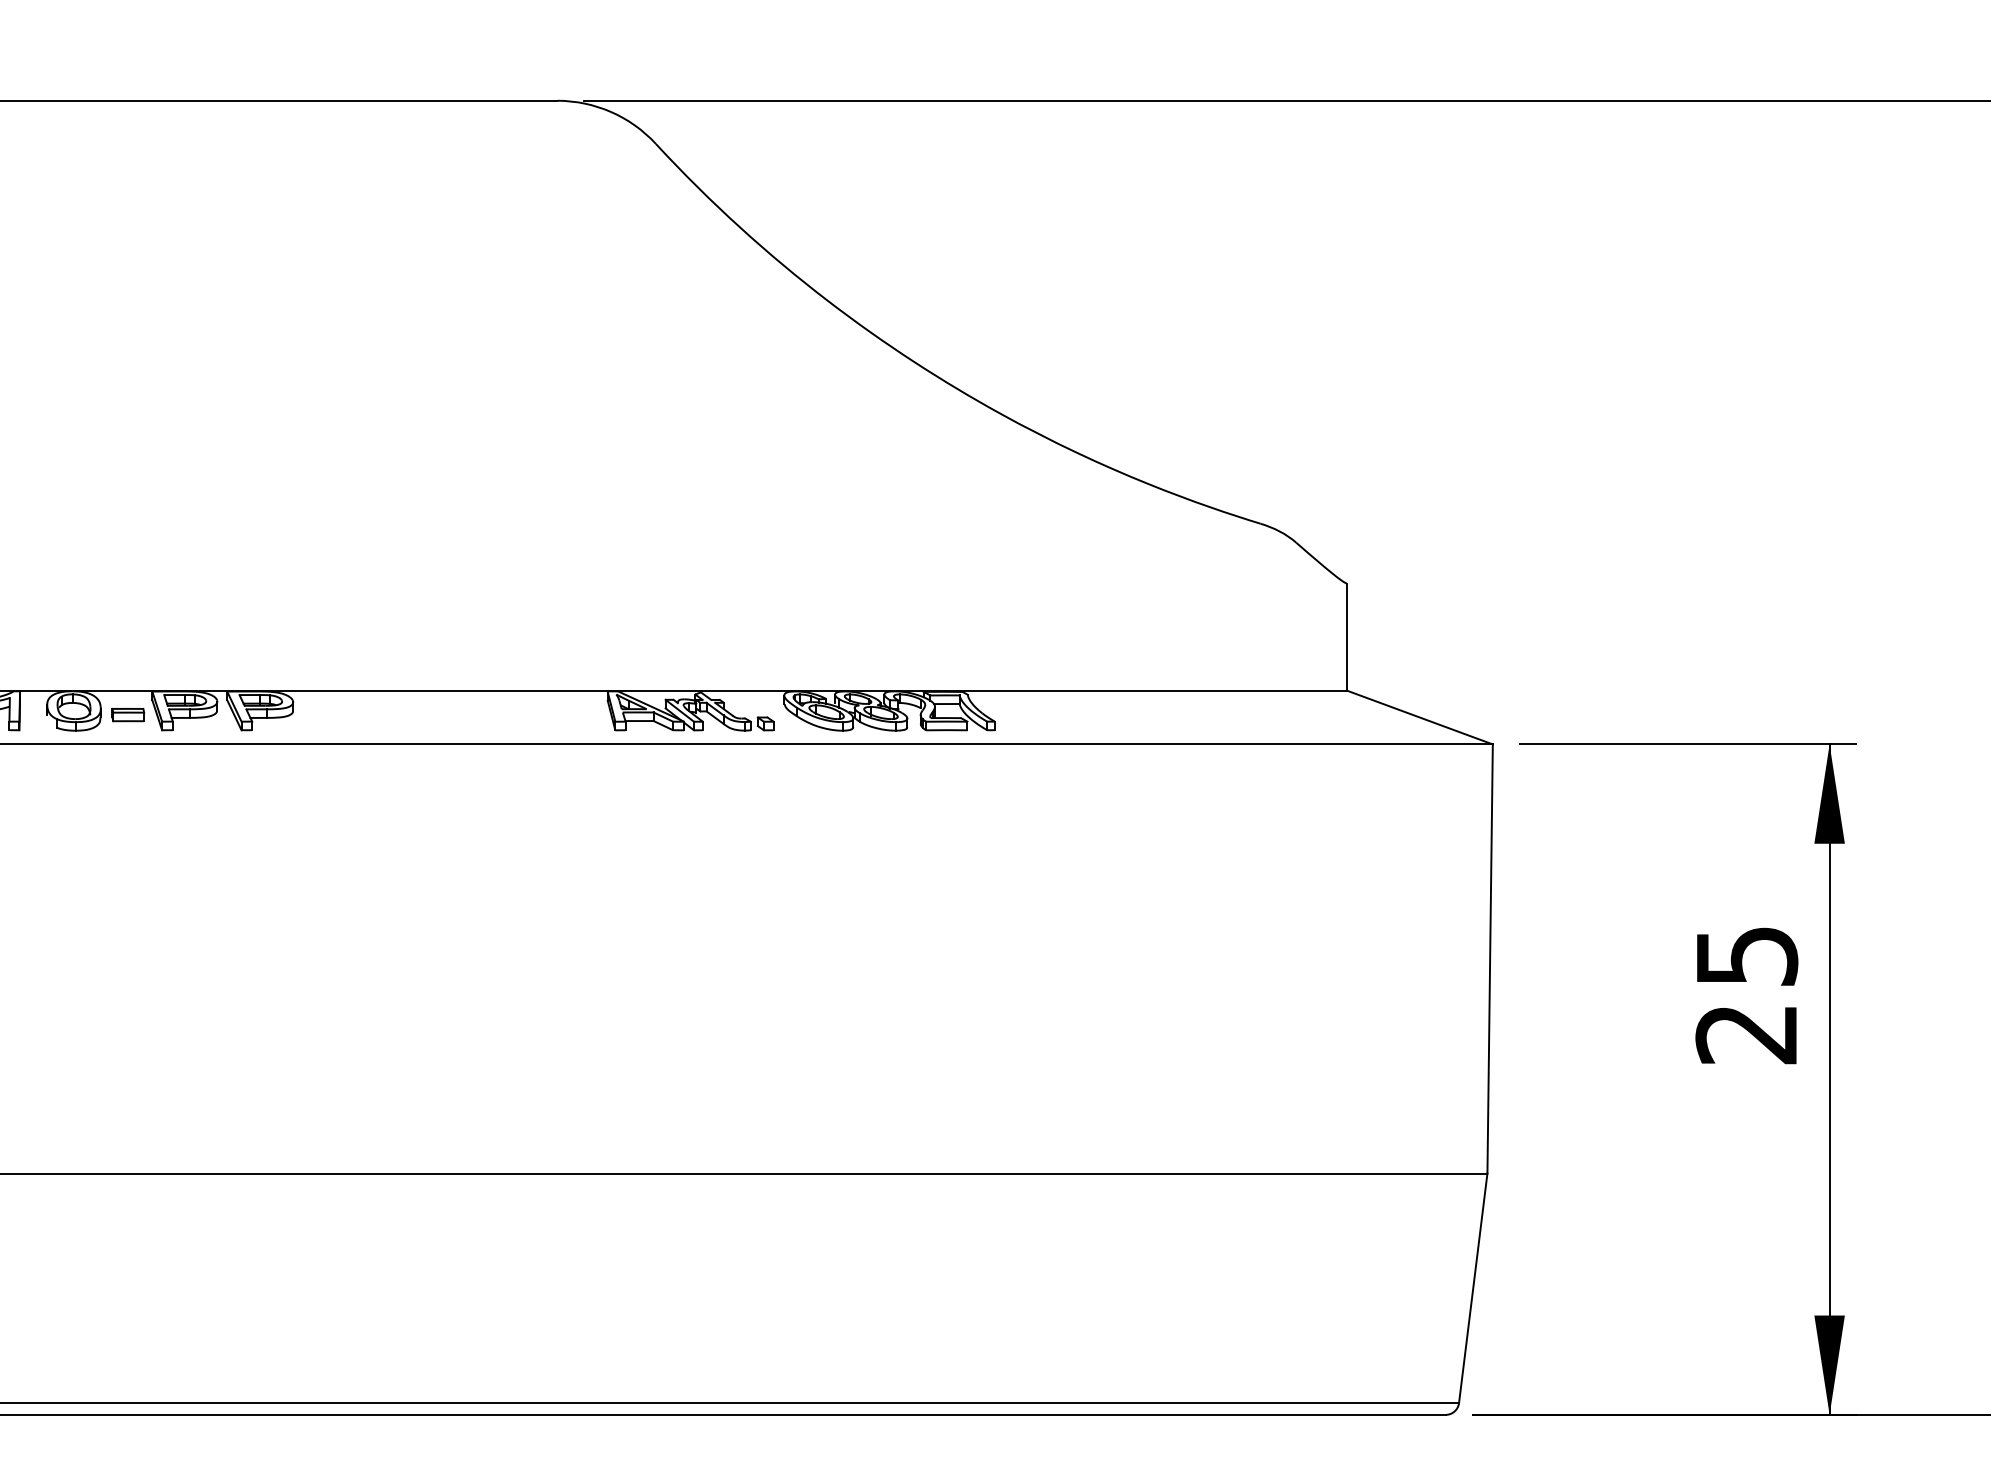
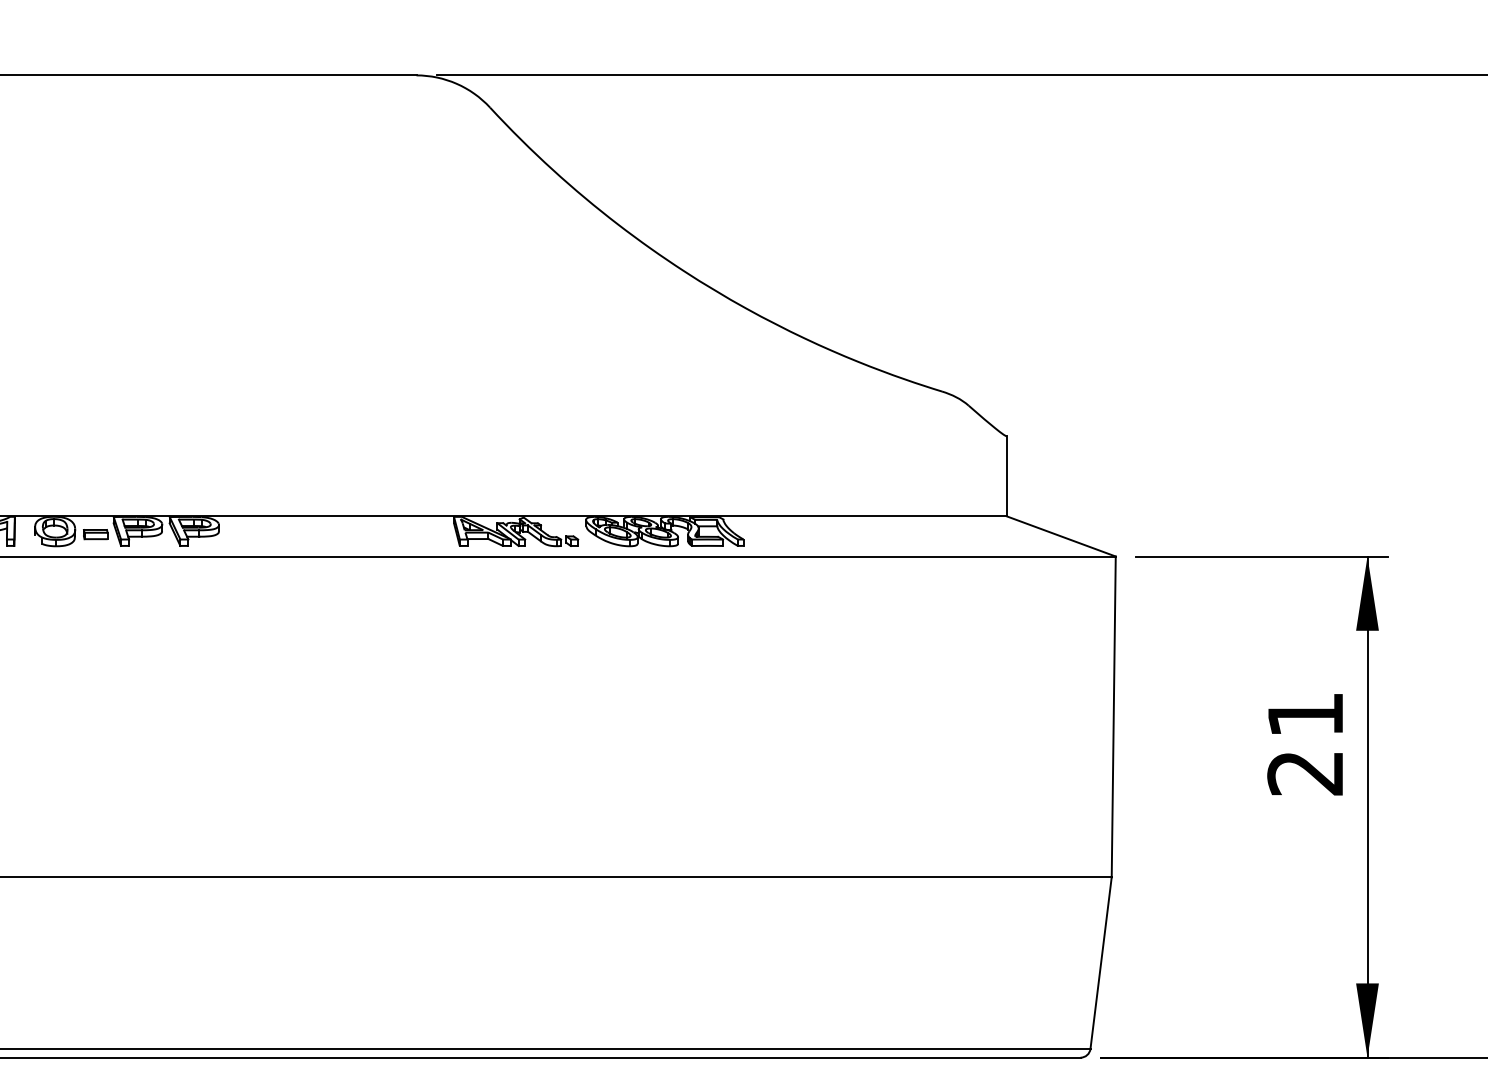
text: (1748, 955) -> (1306, 714), 25 -> 21

